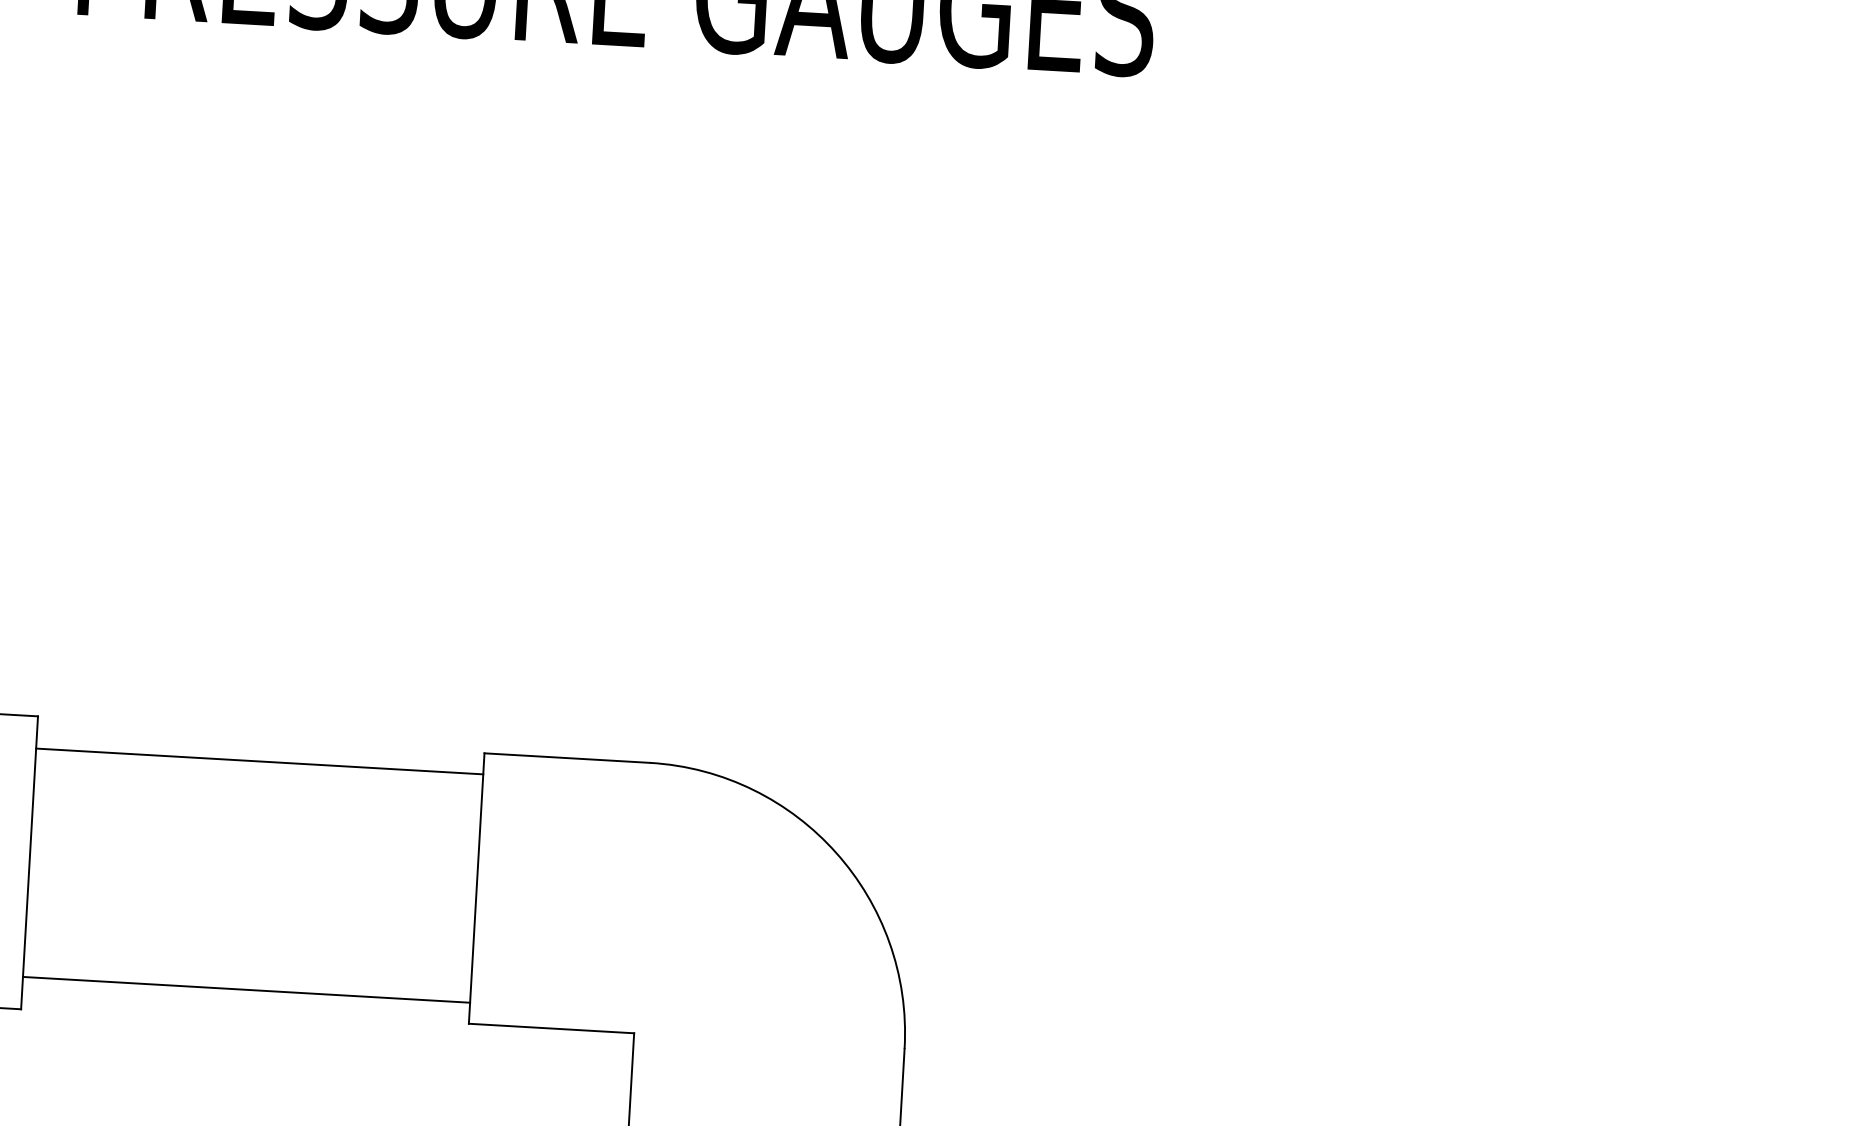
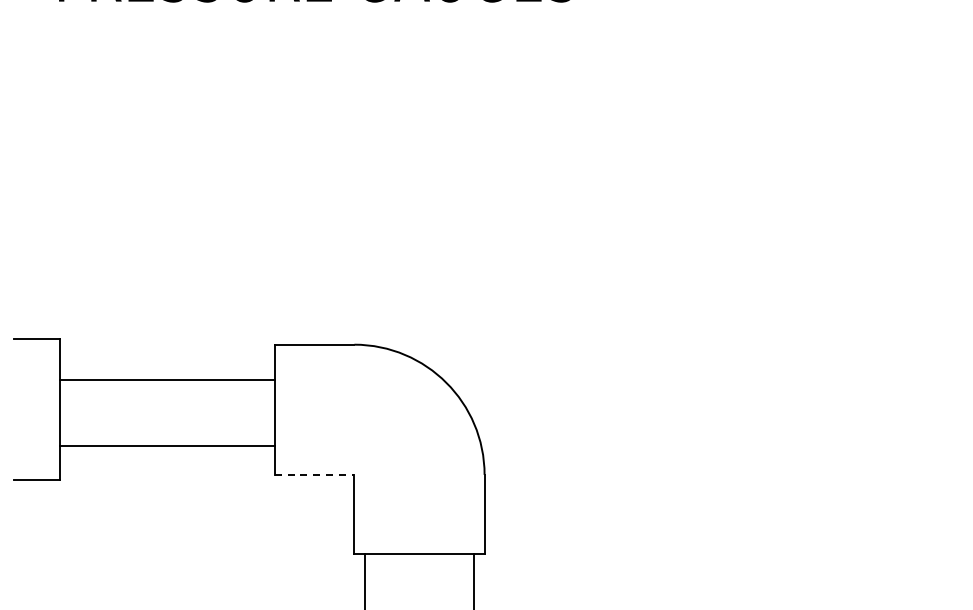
line: (258, 760) -> (166, 379), moved
line: (245, 989) -> (166, 445), moved
line: (551, 1027) -> (314, 474), solid -> dashed

